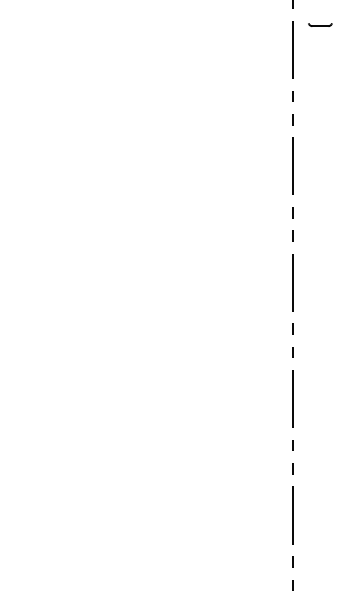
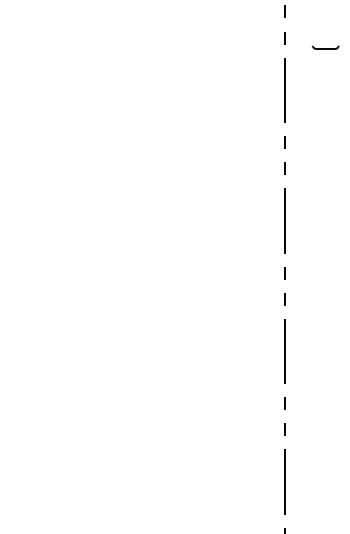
part: (320, 24) -> (325, 47), moved

